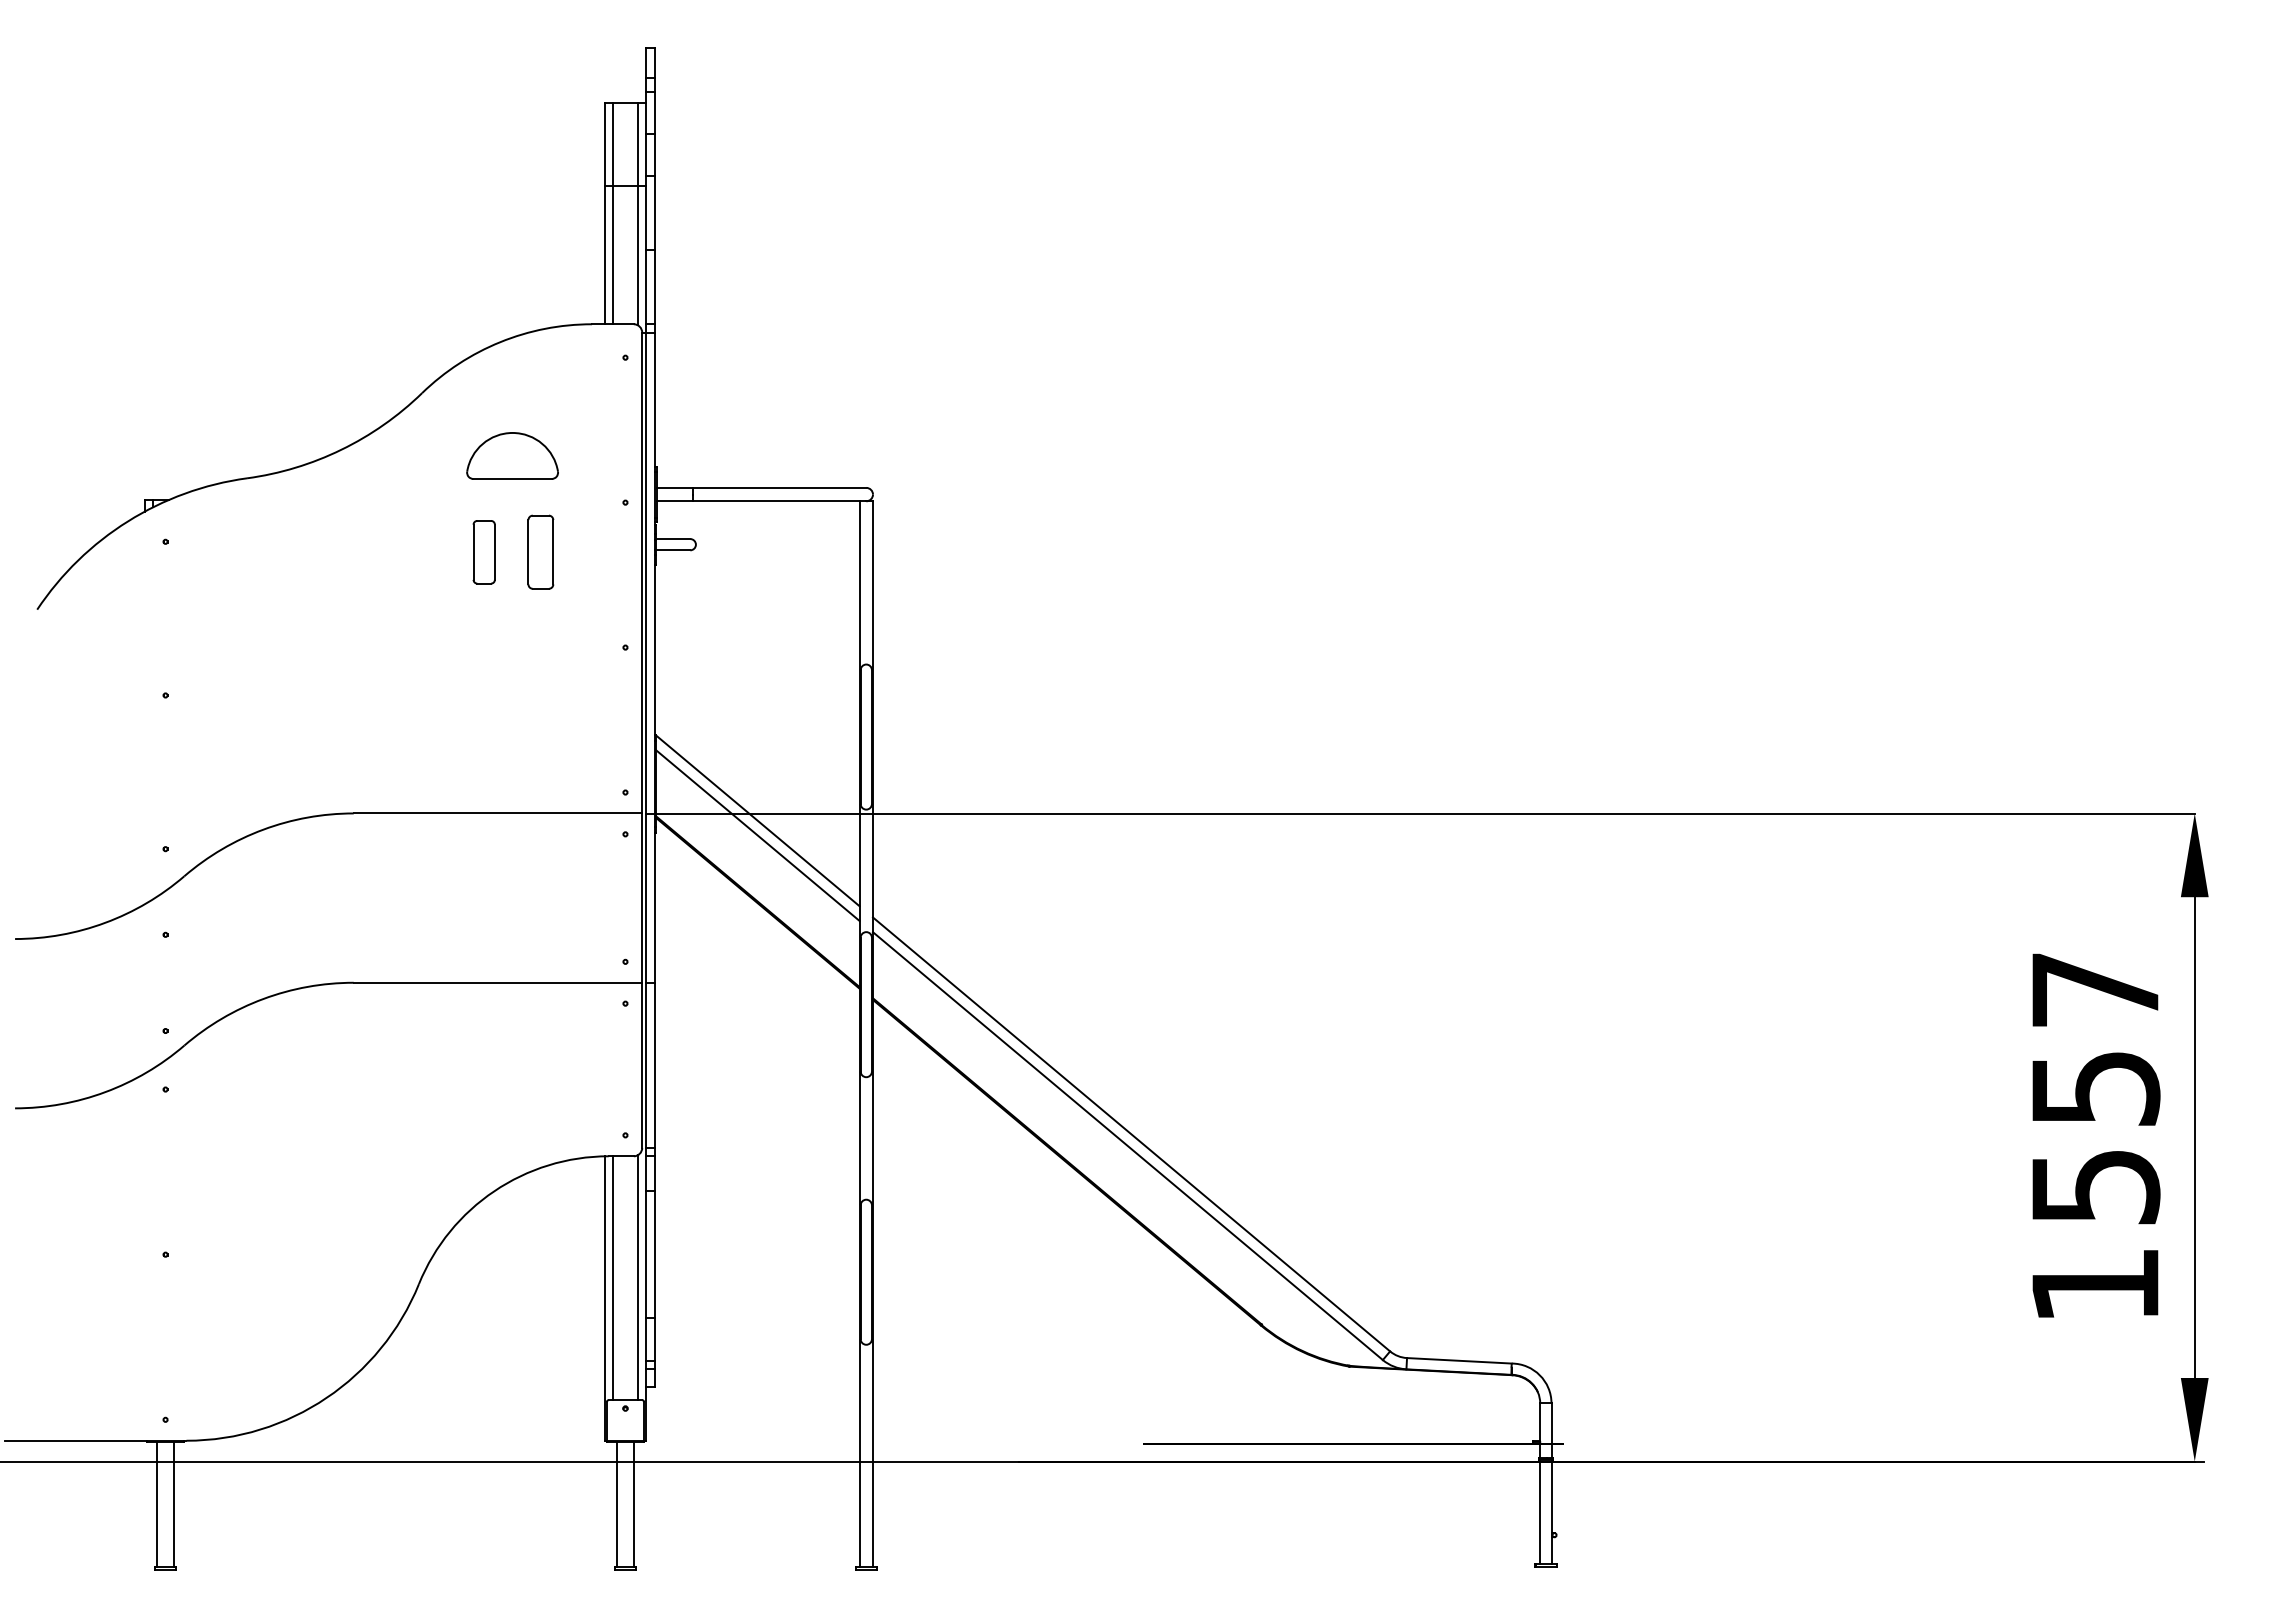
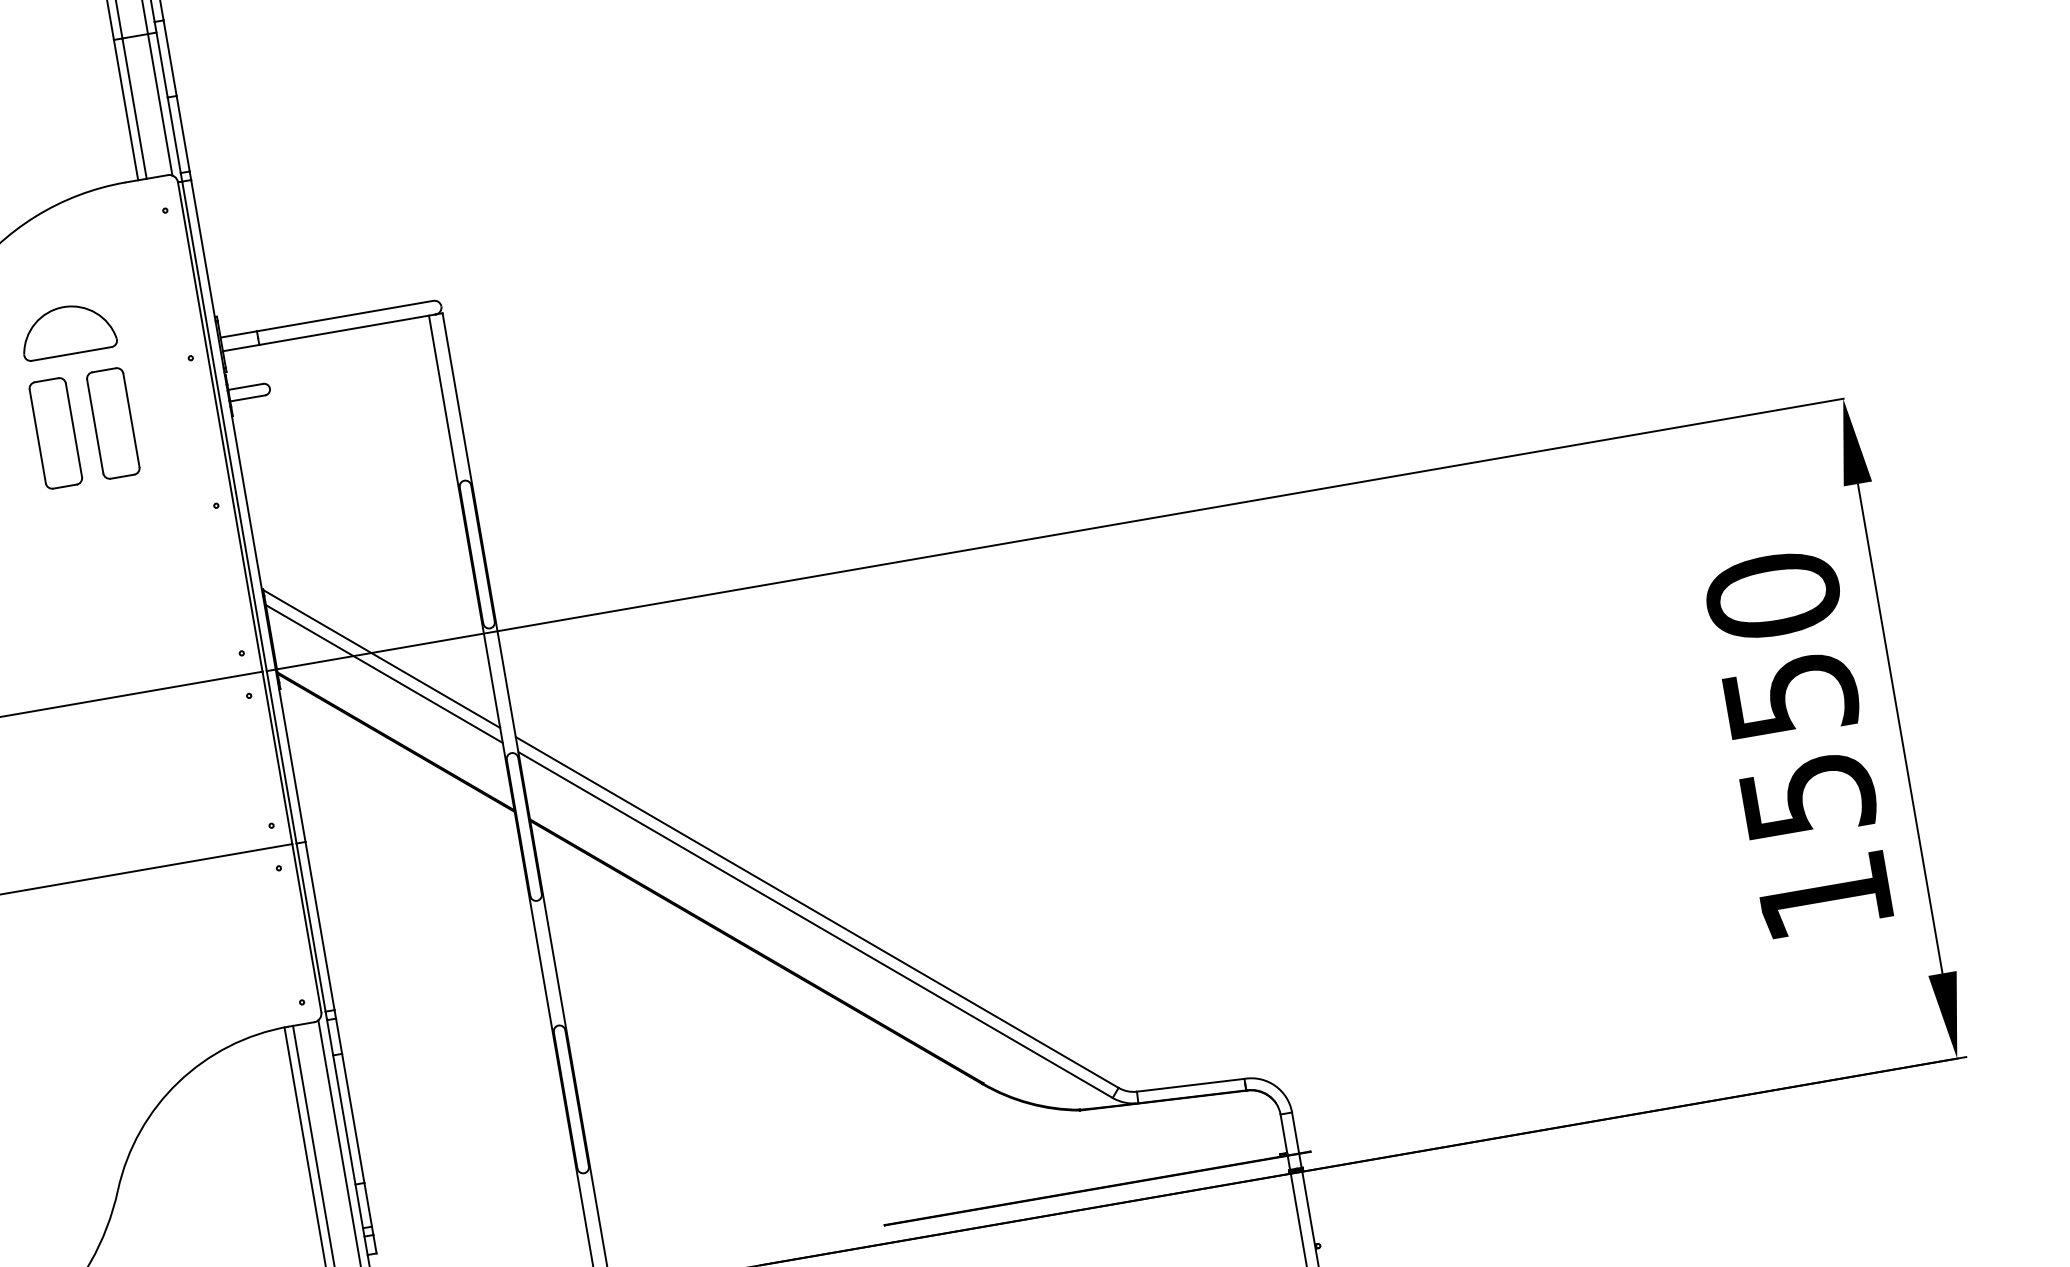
part: (483, 552) -> (55, 433), size x1.67
part: (540, 552) -> (113, 423), size x1.43
text: (2095, 989) -> (1773, 595), 1557 -> 1550

